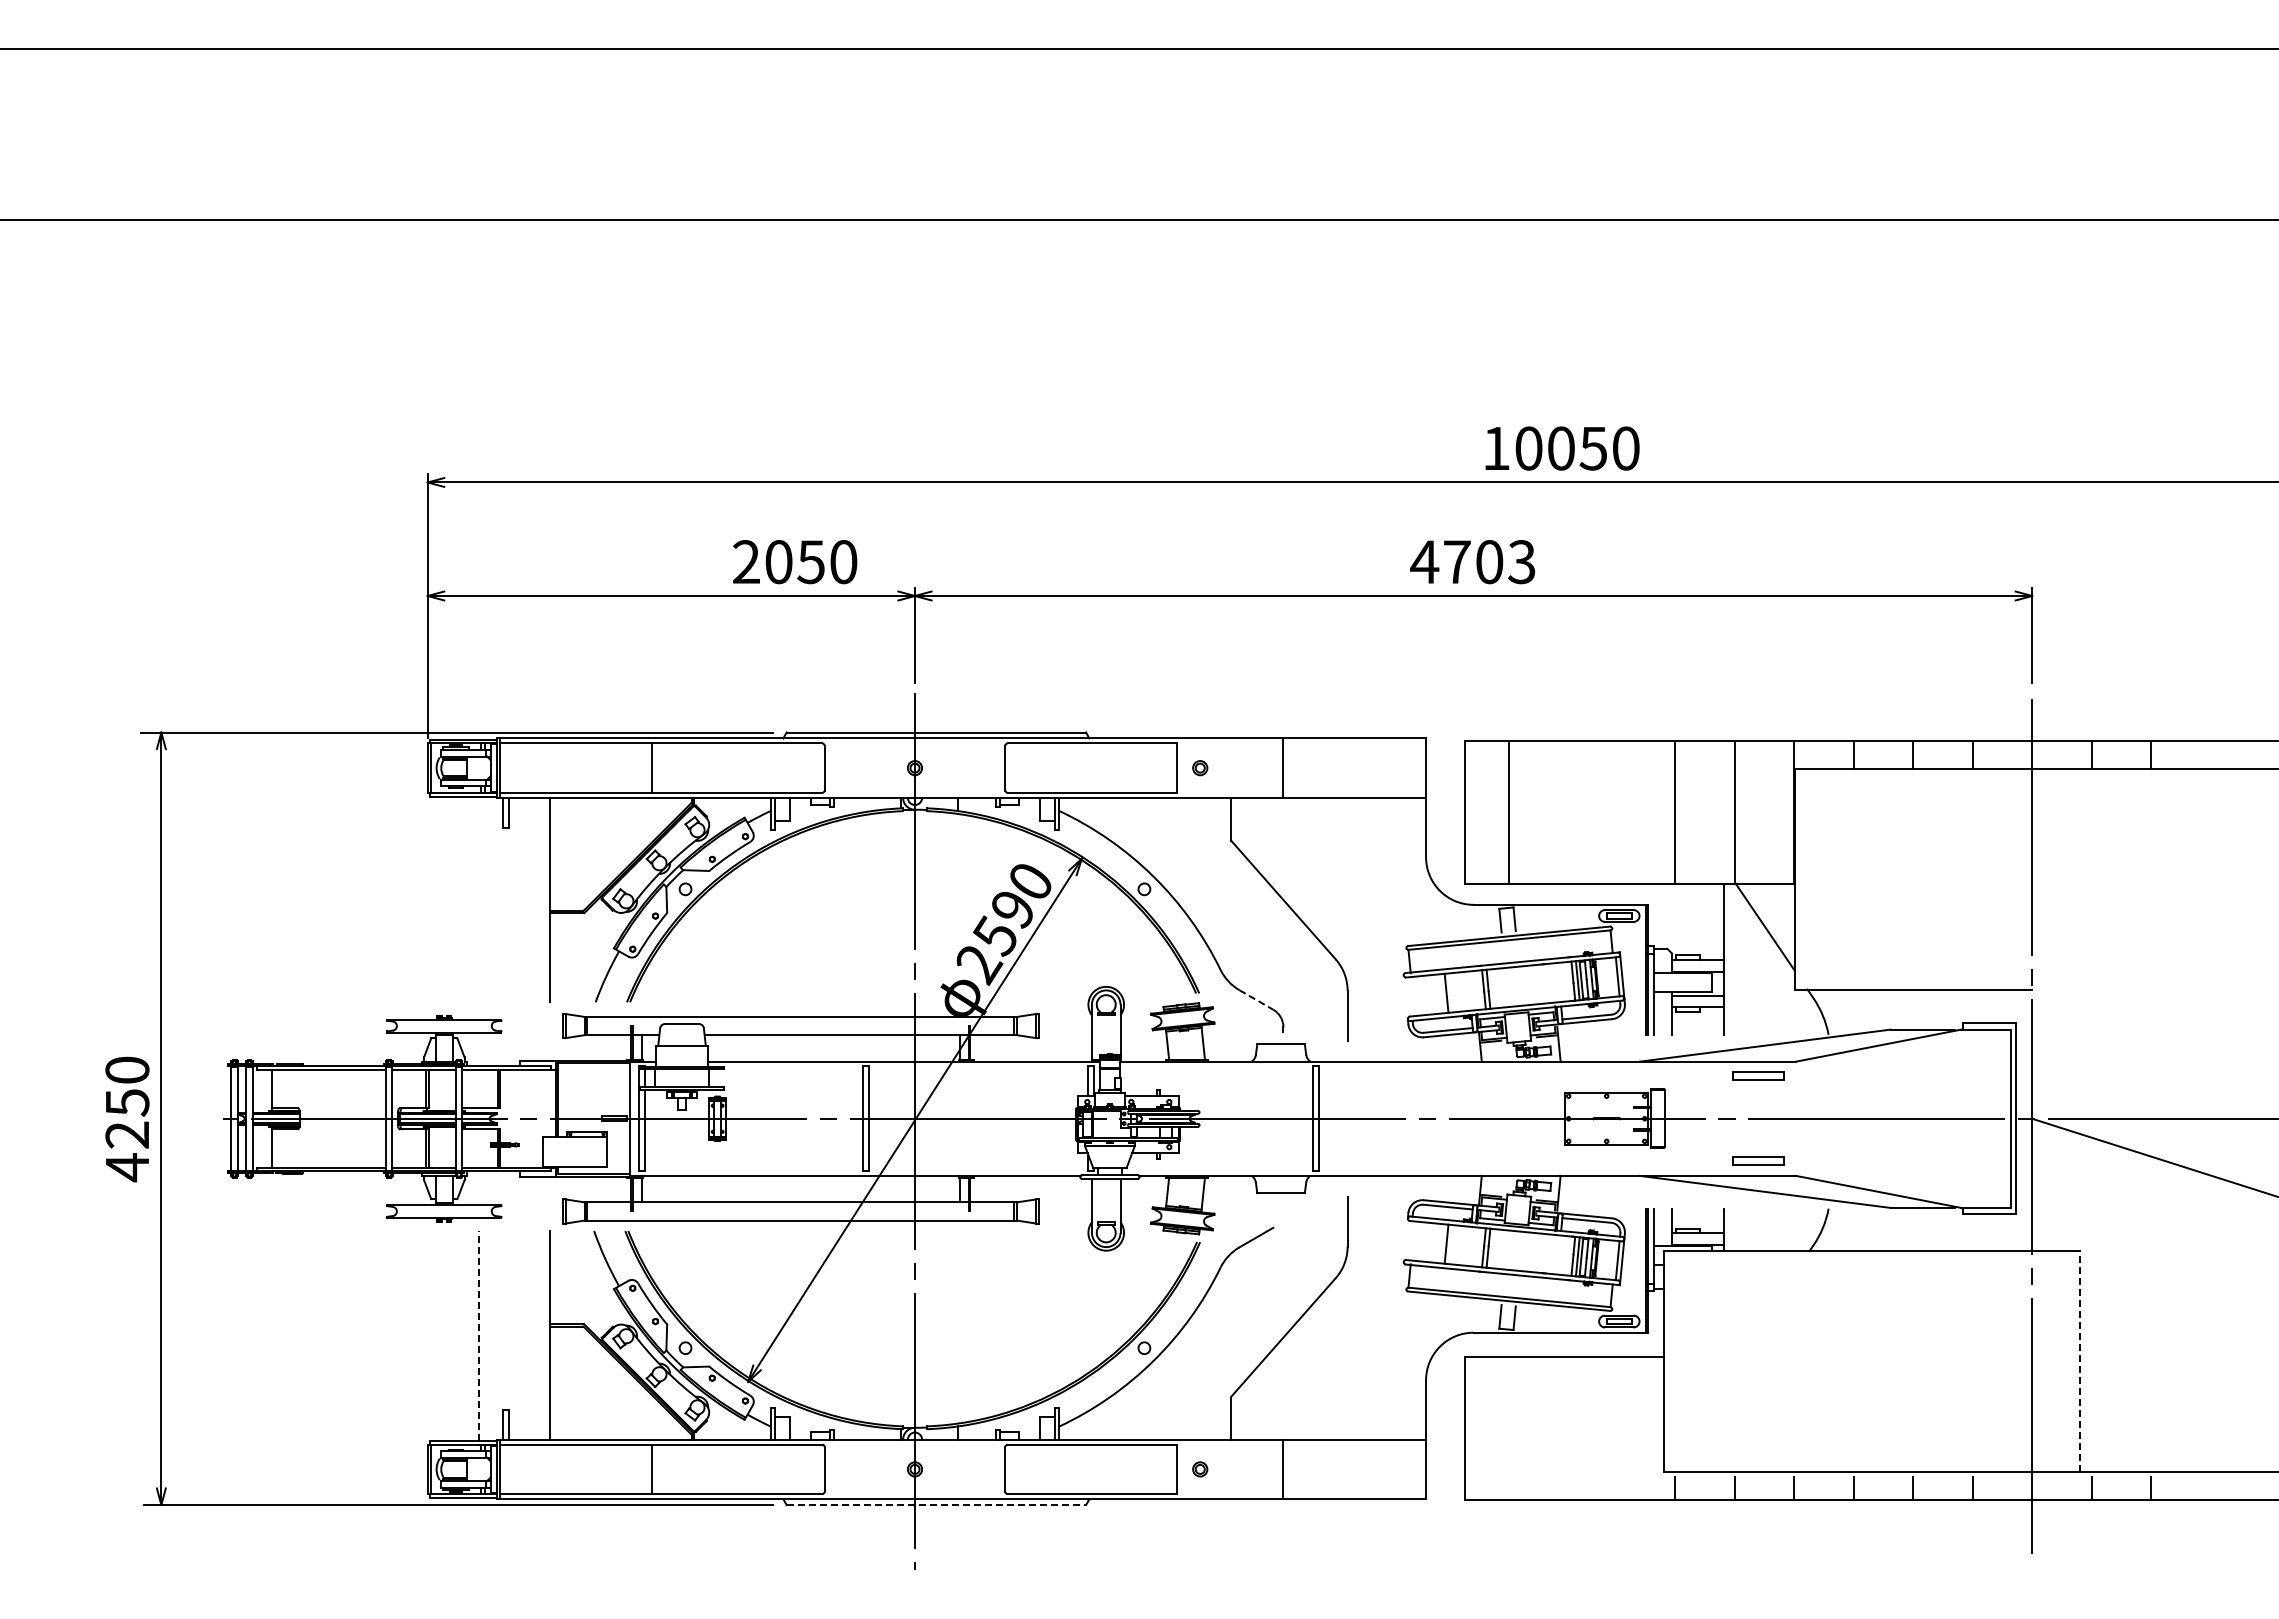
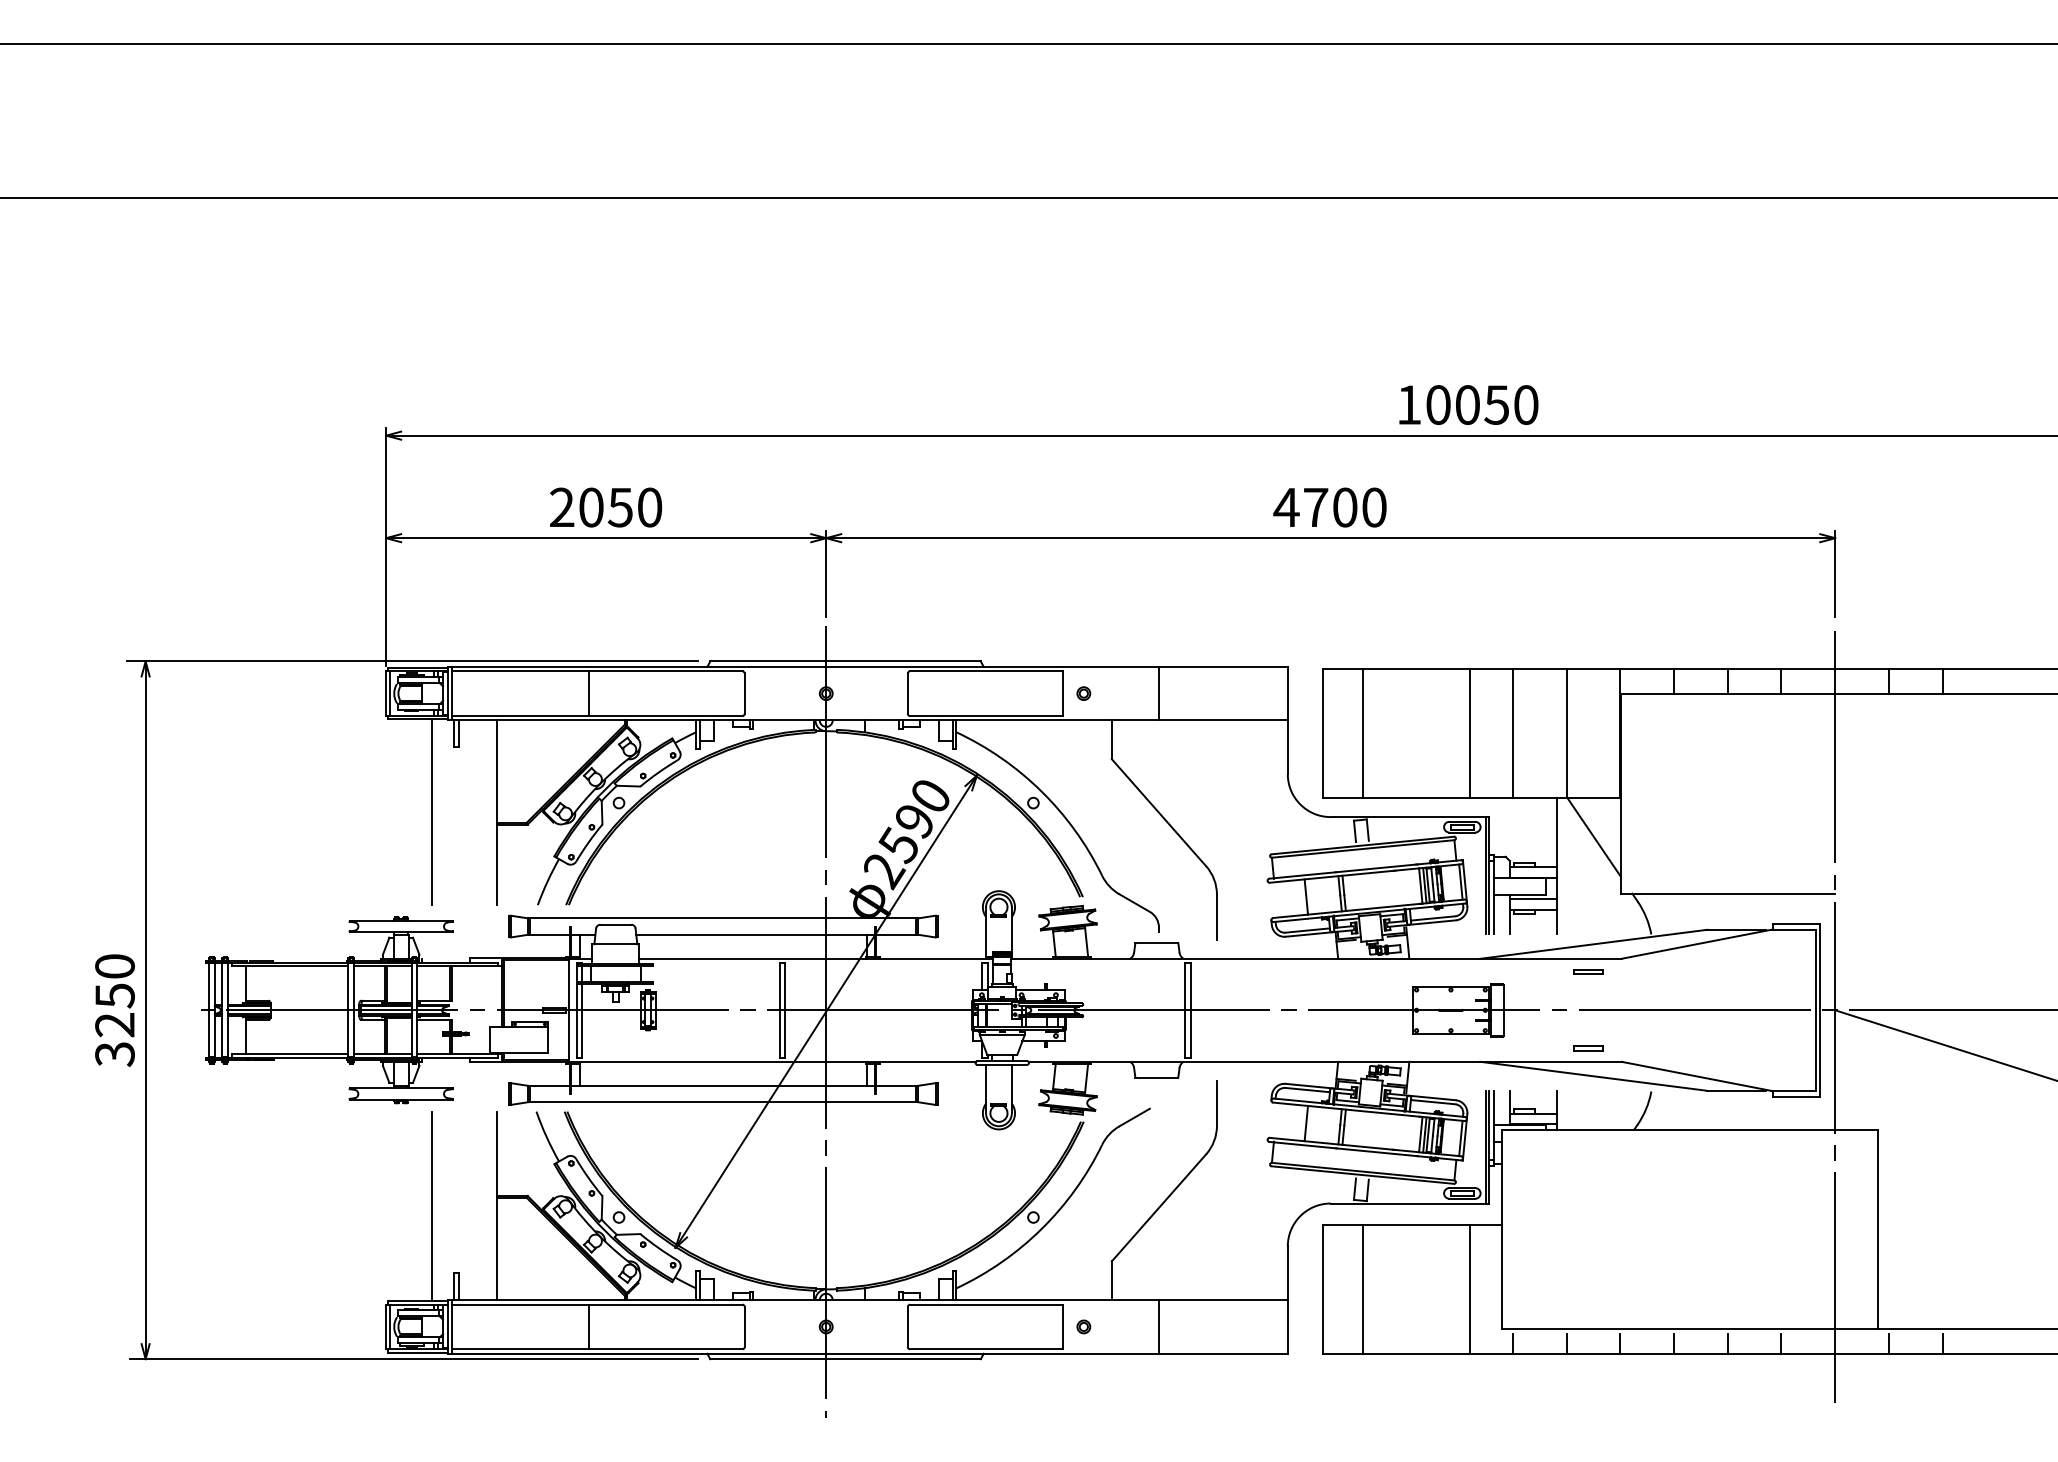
text: (1562, 448) -> (1468, 404), moved
text: (795, 562) -> (606, 507), moved
text: (1521, 562) -> (1373, 507), 4703 -> 4700
line: (1627, 812) -> (1469, 733), added
line: (478, 899) -> (432, 812), added
line: (1256, 1000) -> (1134, 903), dashed -> solid
part: (1758, 1076) -> (1588, 972), size x0.62
part: (1758, 1161) -> (1588, 1048), size x0.62
text: (127, 1167) -> (115, 1054), 4250 -> 3250
line: (478, 1335) -> (432, 1206), dashed -> solid
line: (2079, 1361) -> (1877, 1229), dashed -> solid
line: (1509, 1427) -> (1363, 1289), added
line: (1627, 1427) -> (1469, 1289), added
line: (936, 1505) -> (845, 1359), dashed -> solid

